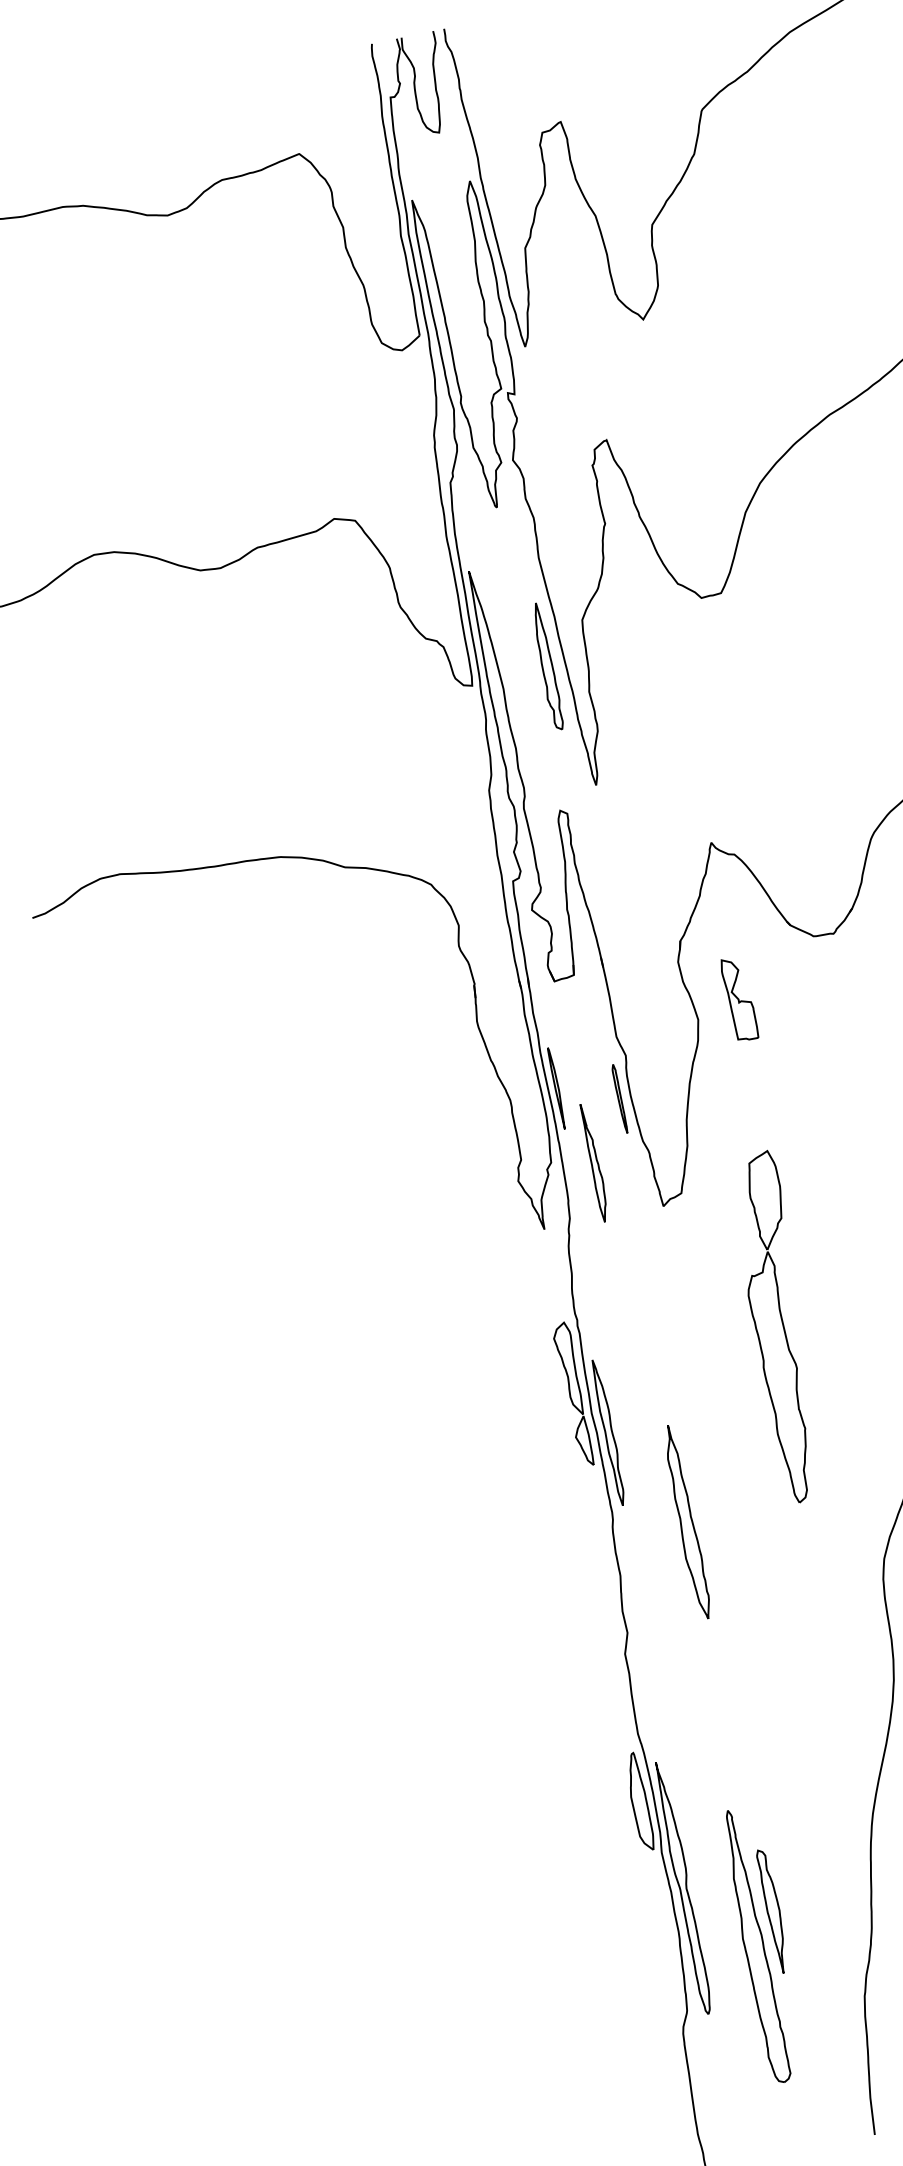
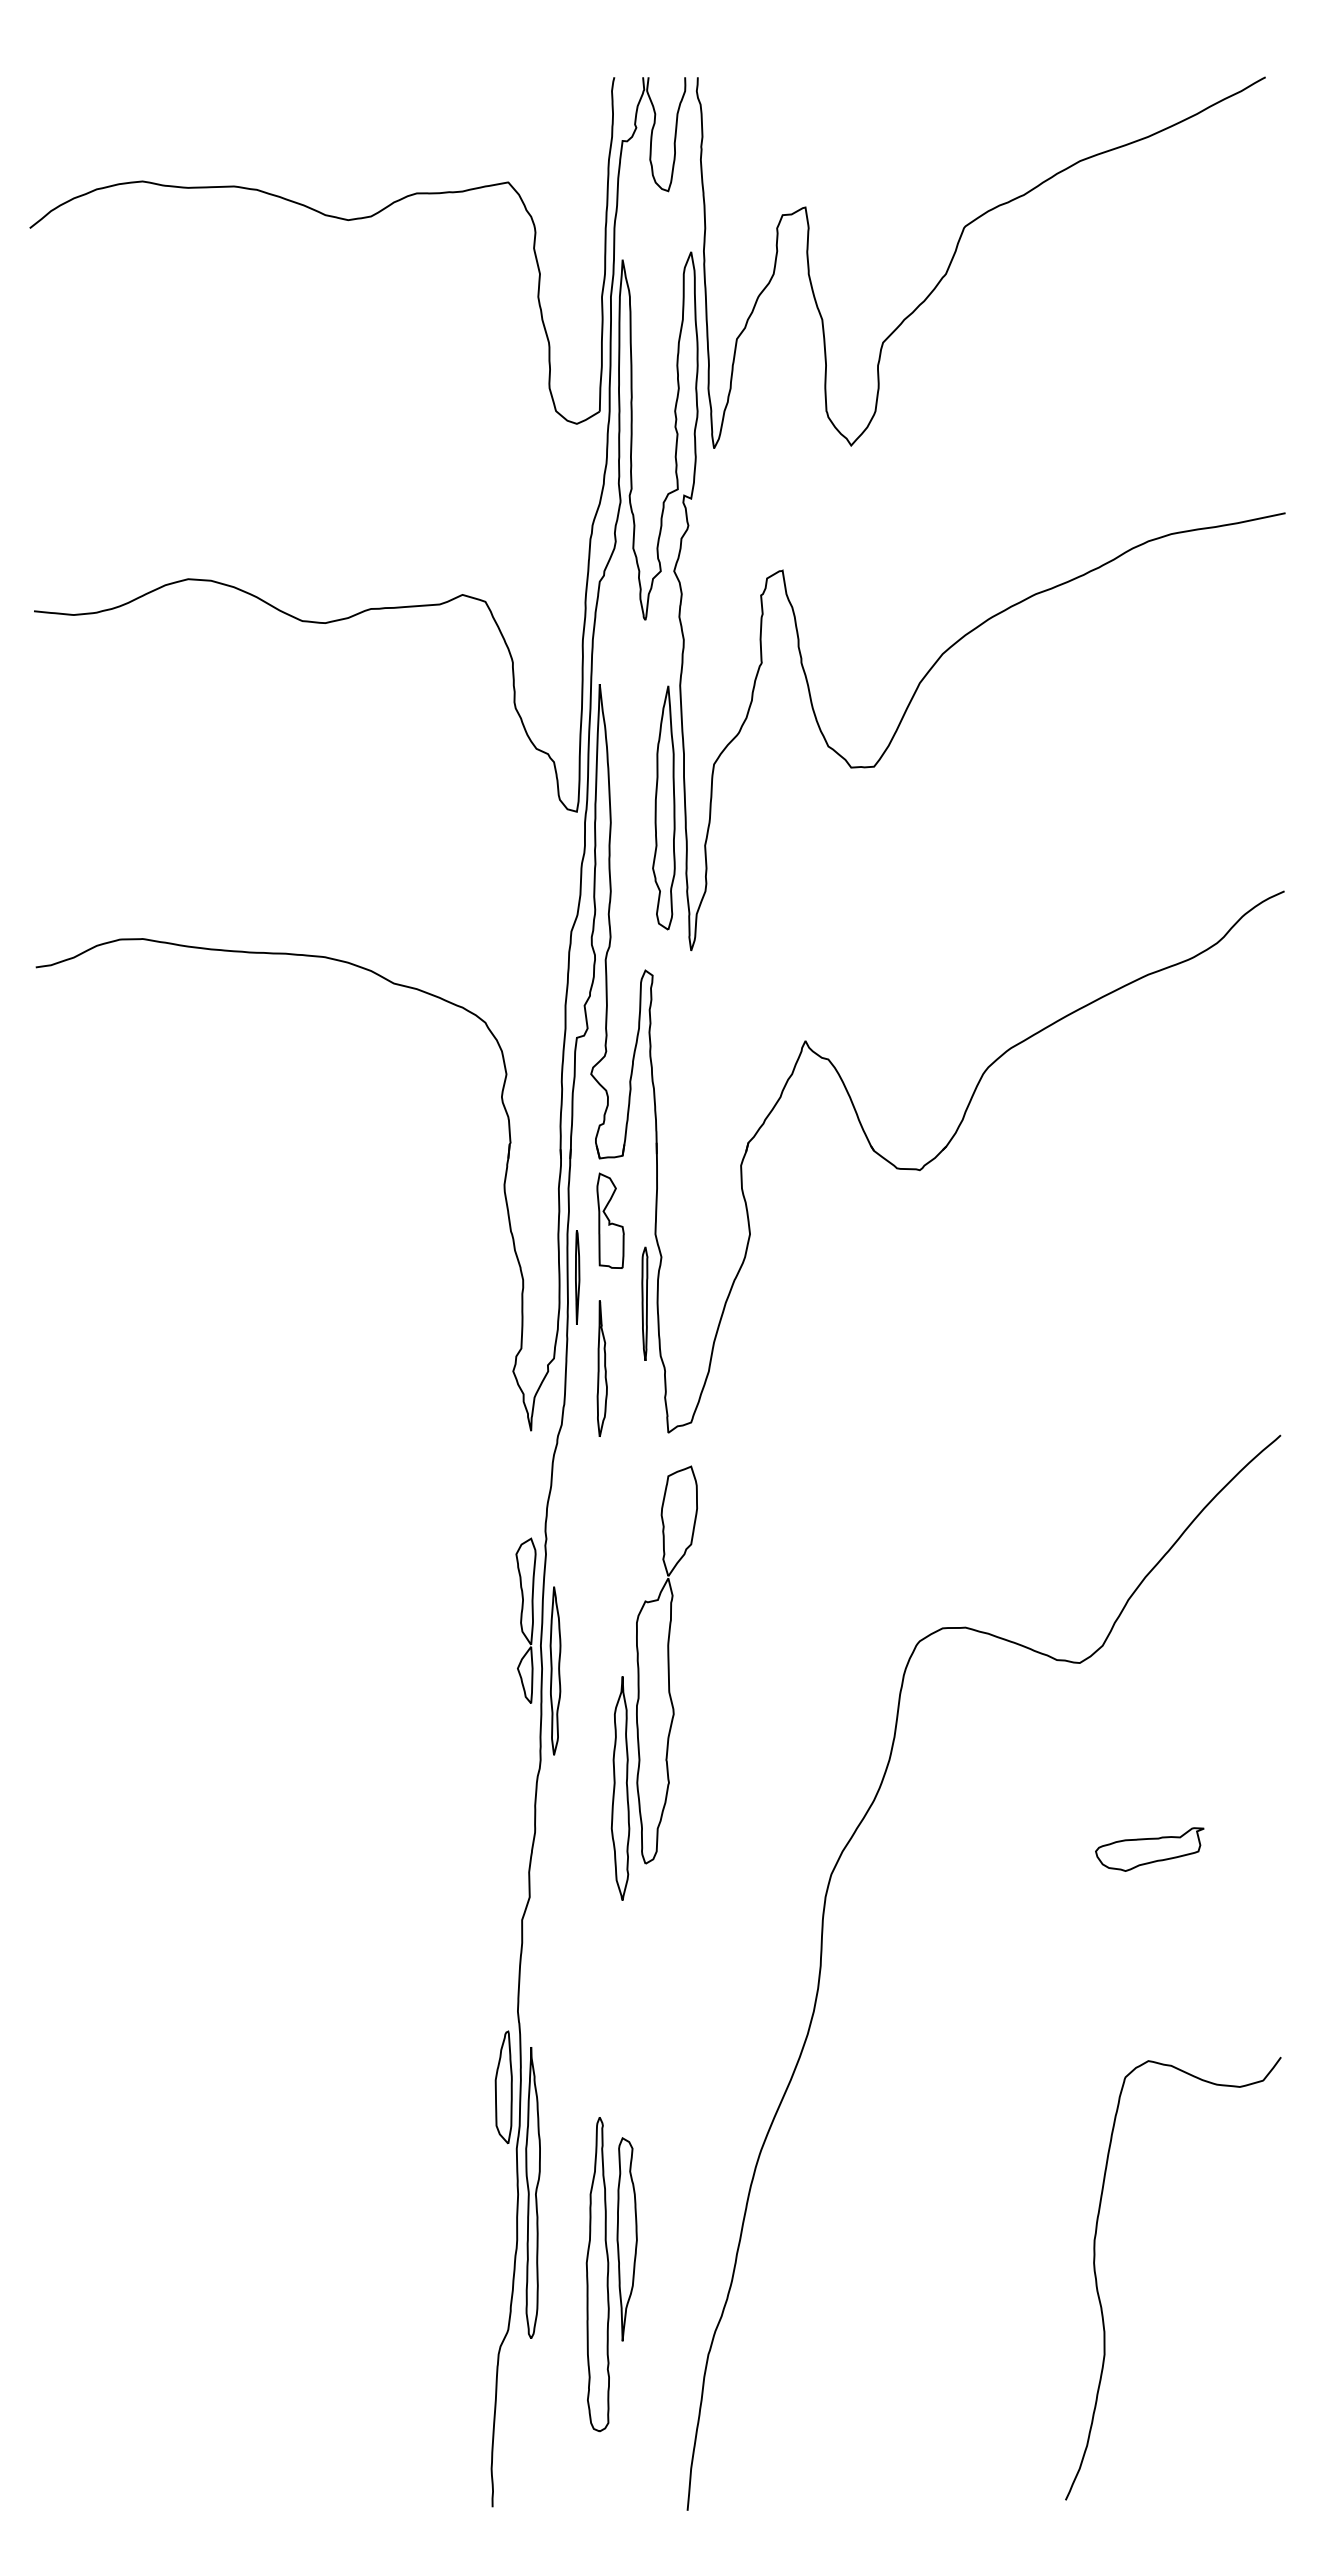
part: (546, 666) -> (663, 807), size x1.67
part: (739, 998) -> (610, 1220), moved
part: (619, 1098) -> (644, 1303), size x1.43
part: (781, 1326) -> (666, 1664), moved
part: (773, 1911) -> (626, 2239), size x1.43

